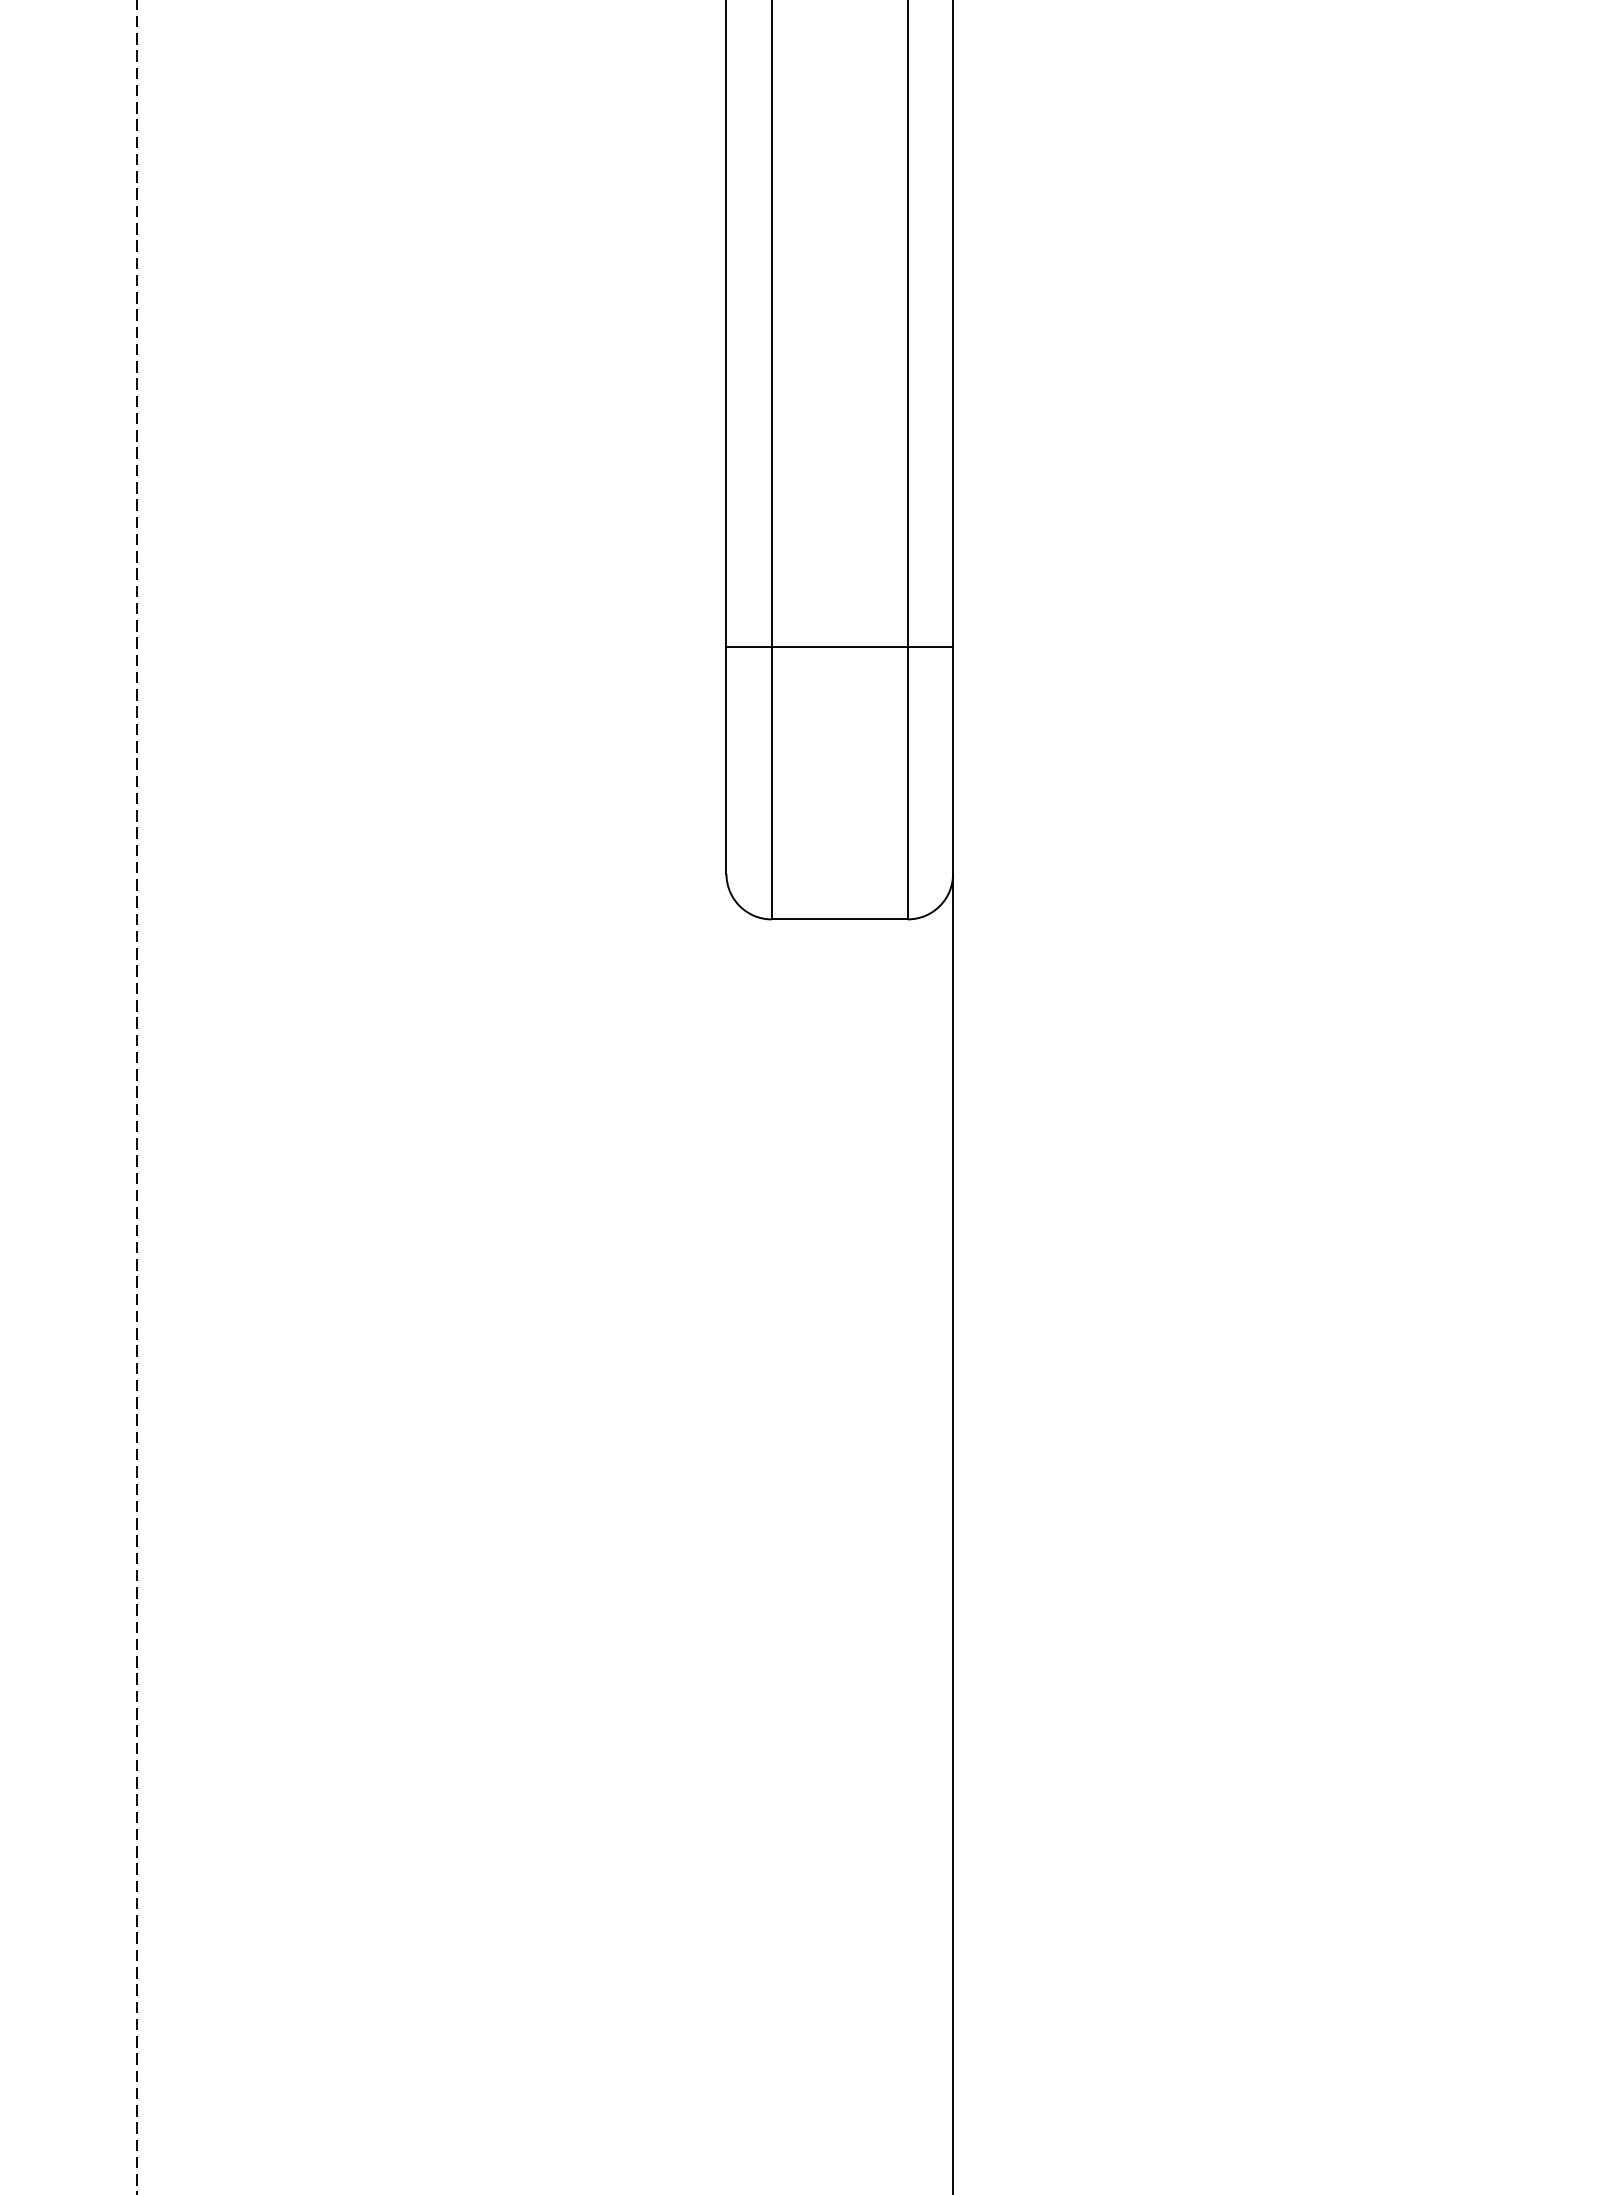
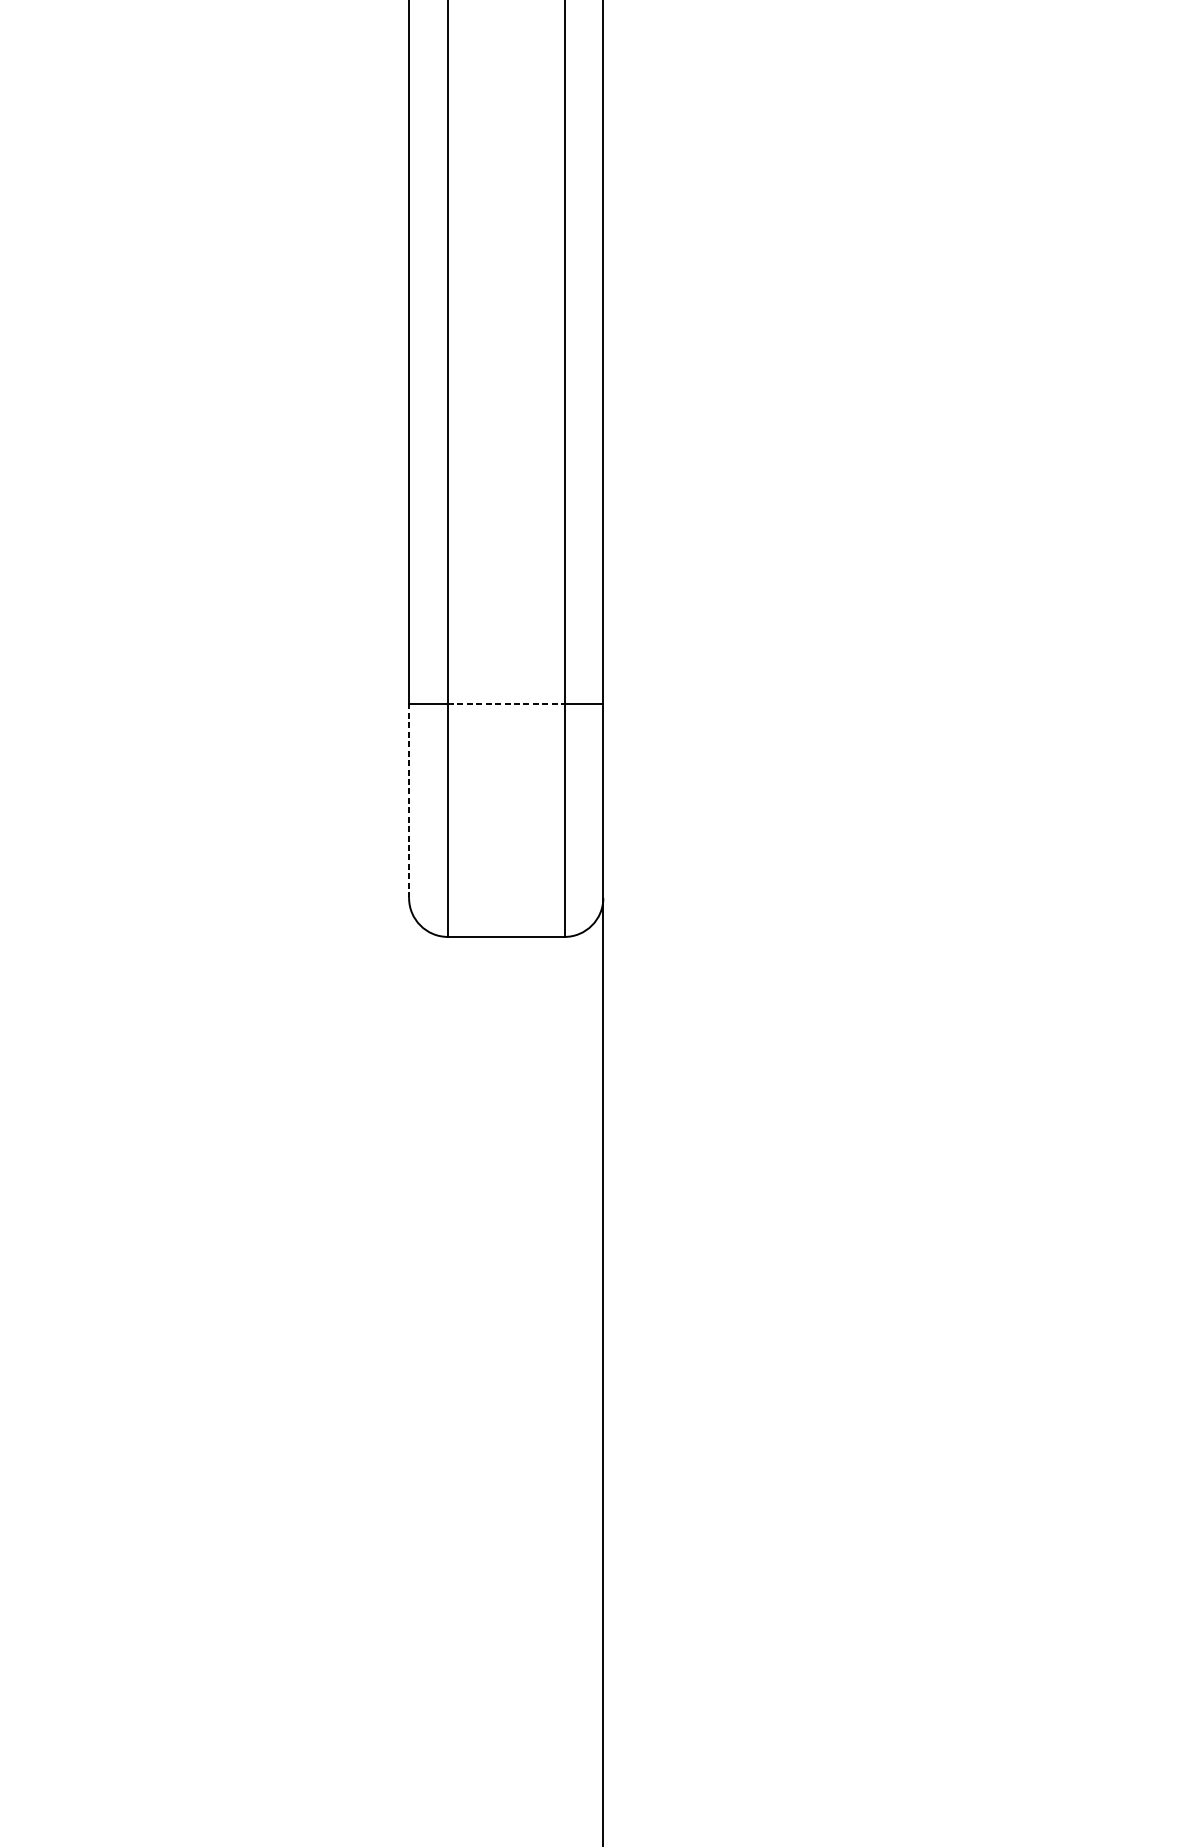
line: (839, 647) -> (505, 703), solid -> dashed
line: (726, 760) -> (409, 800), solid -> dashed

